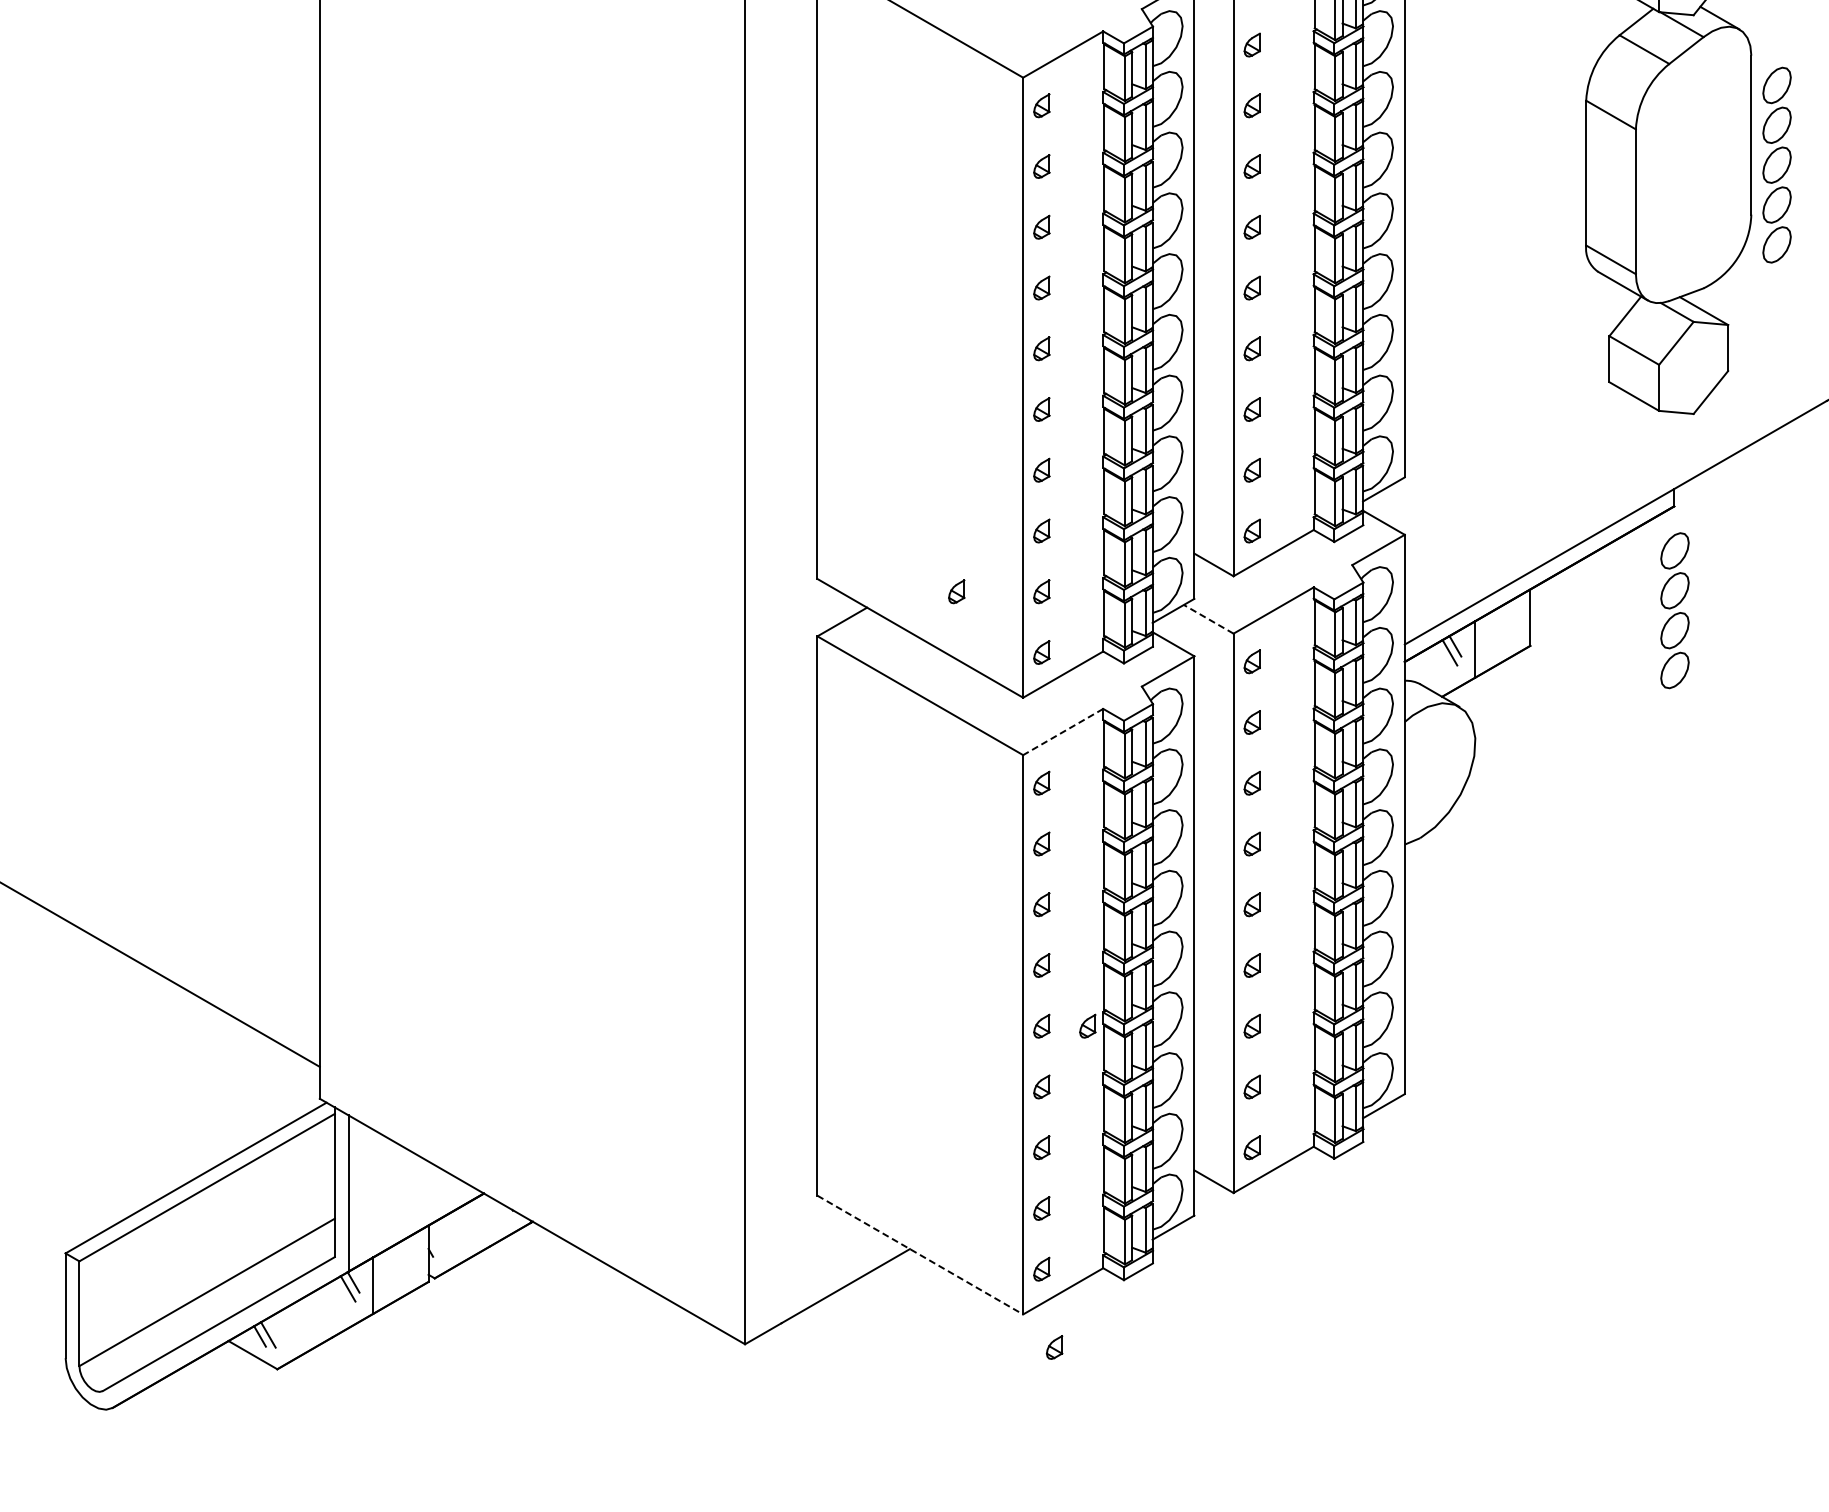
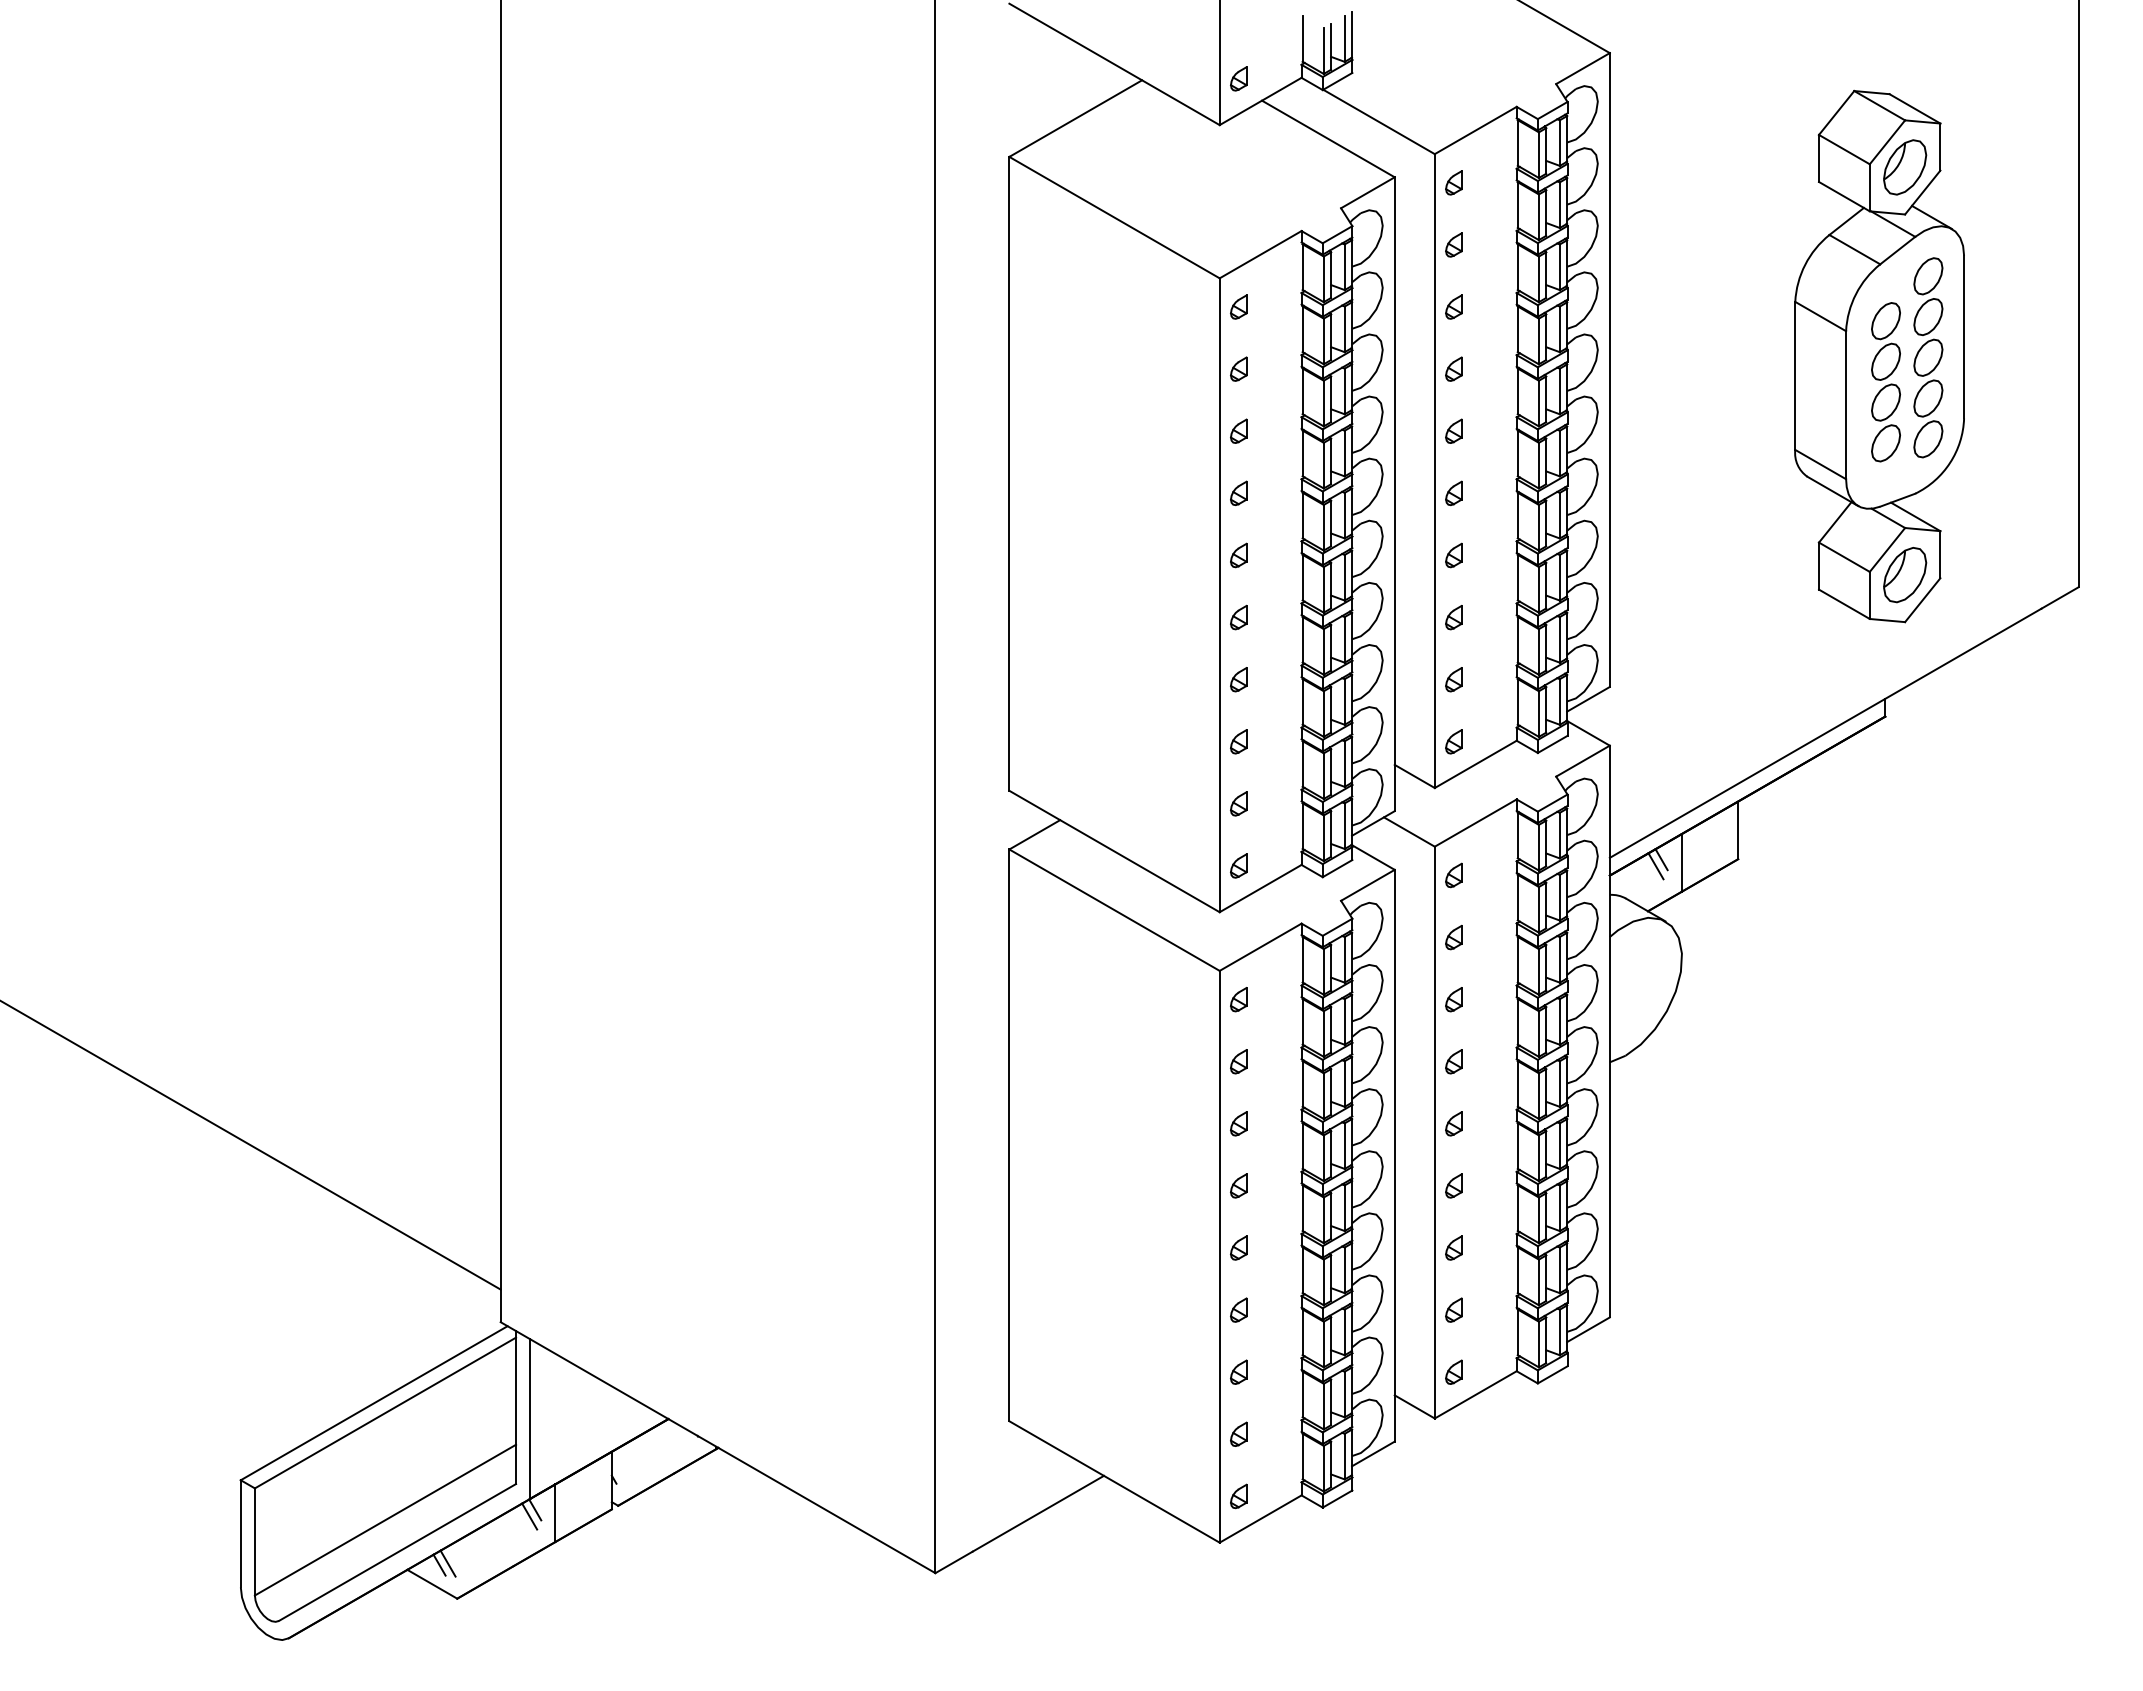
part: (1777, 164) -> (1928, 357), moved
part: (1694, 368) -> (1905, 575), added
part: (956, 591) -> (1151, 803), removed
part: (1674, 610) -> (1885, 382), moved
line: (1207, 618) -> (1408, 831), dashed -> solid
line: (1063, 732) -> (1260, 947), dashed -> solid
part: (1087, 1025) -> (1285, 1247), removed
line: (920, 1255) -> (1114, 1482), dashed -> solid
part: (1054, 1347) -> (1251, 1576), removed

